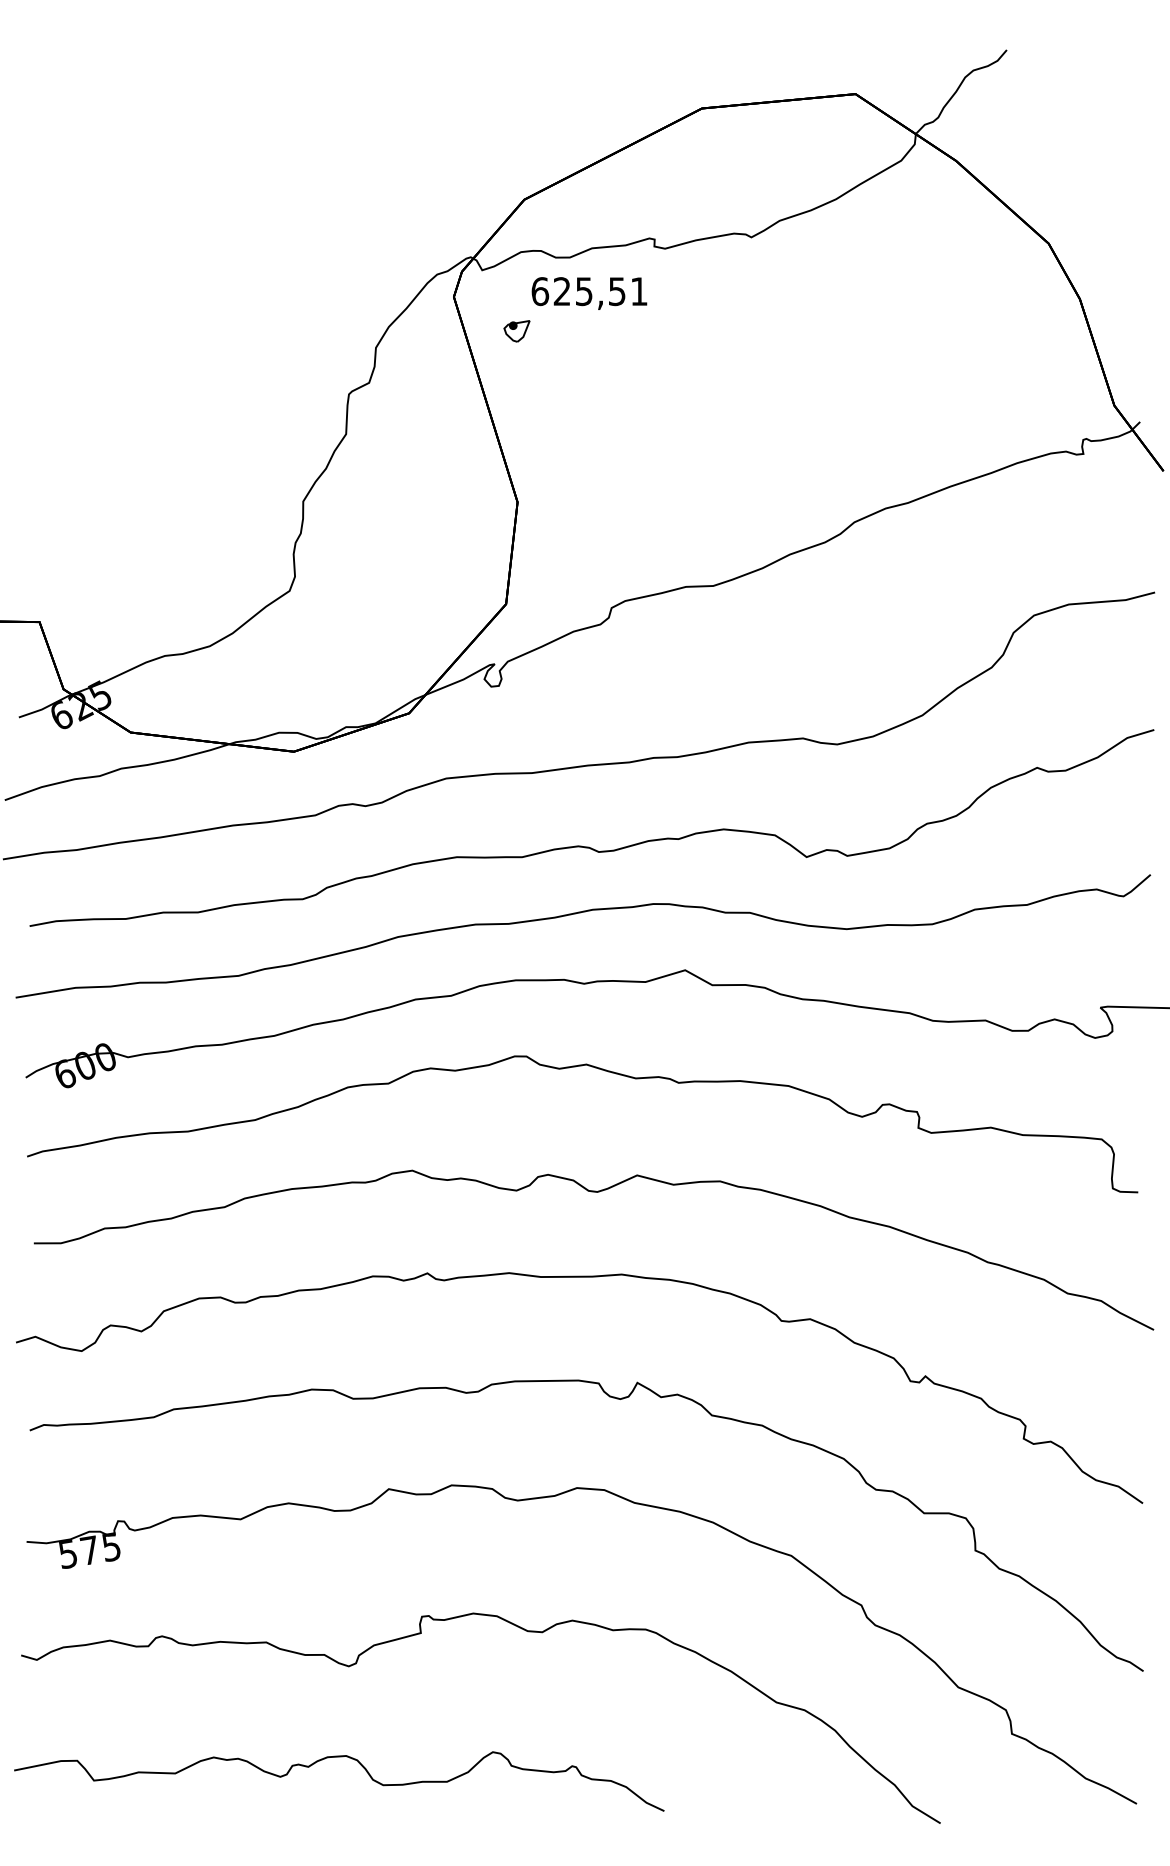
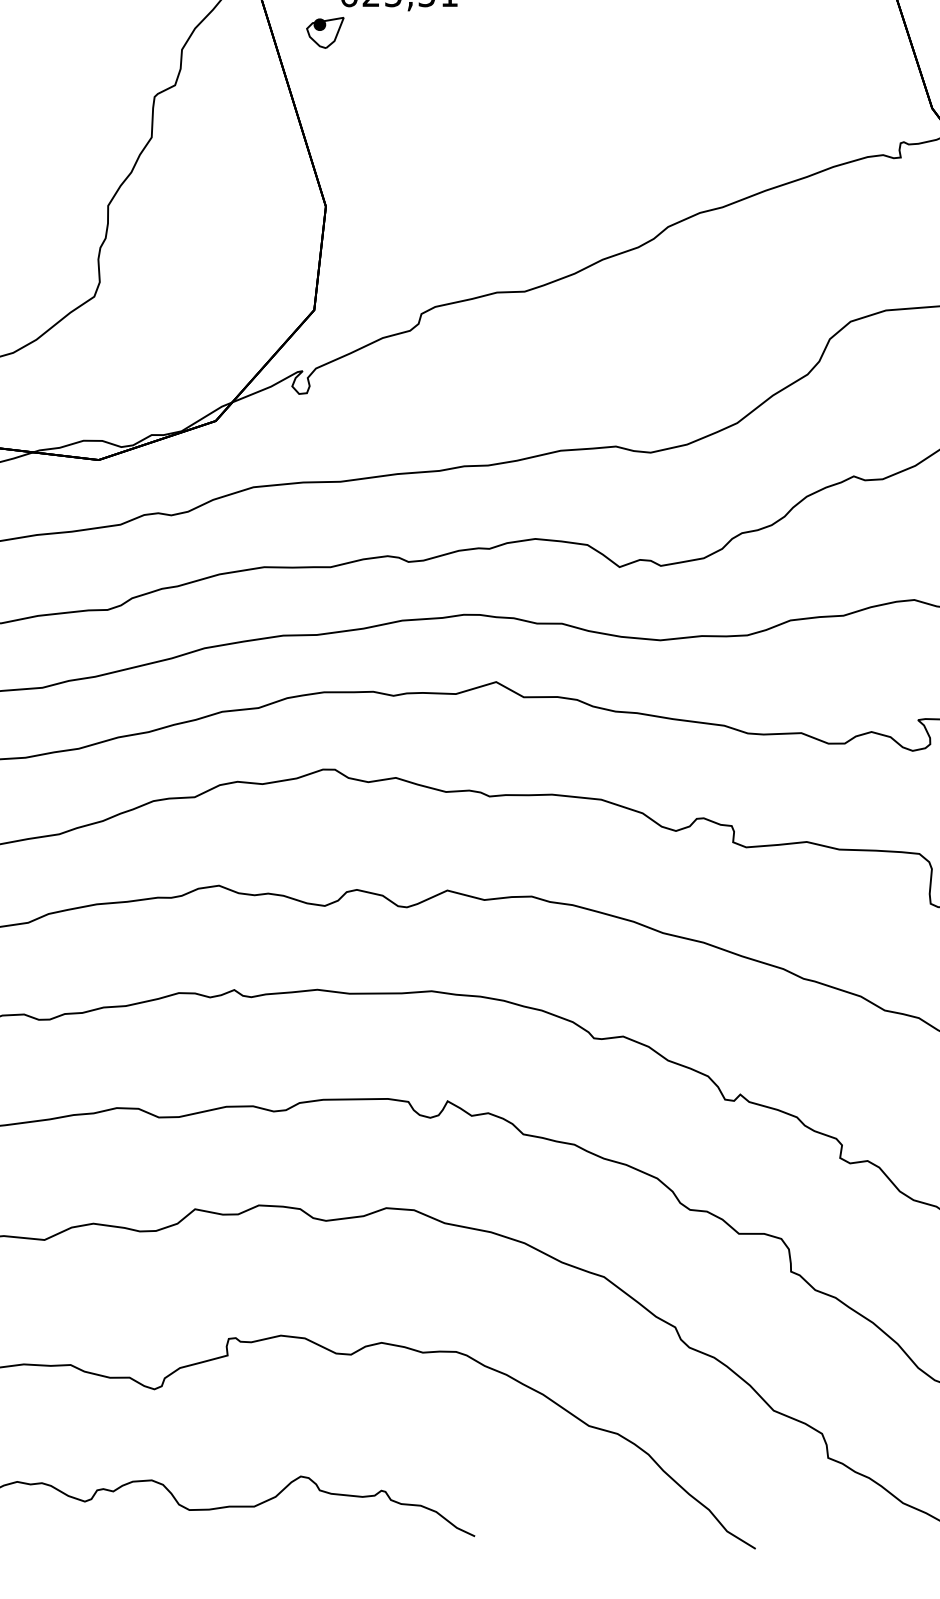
part: (516, 331) -> (324, 33), size x1.43

